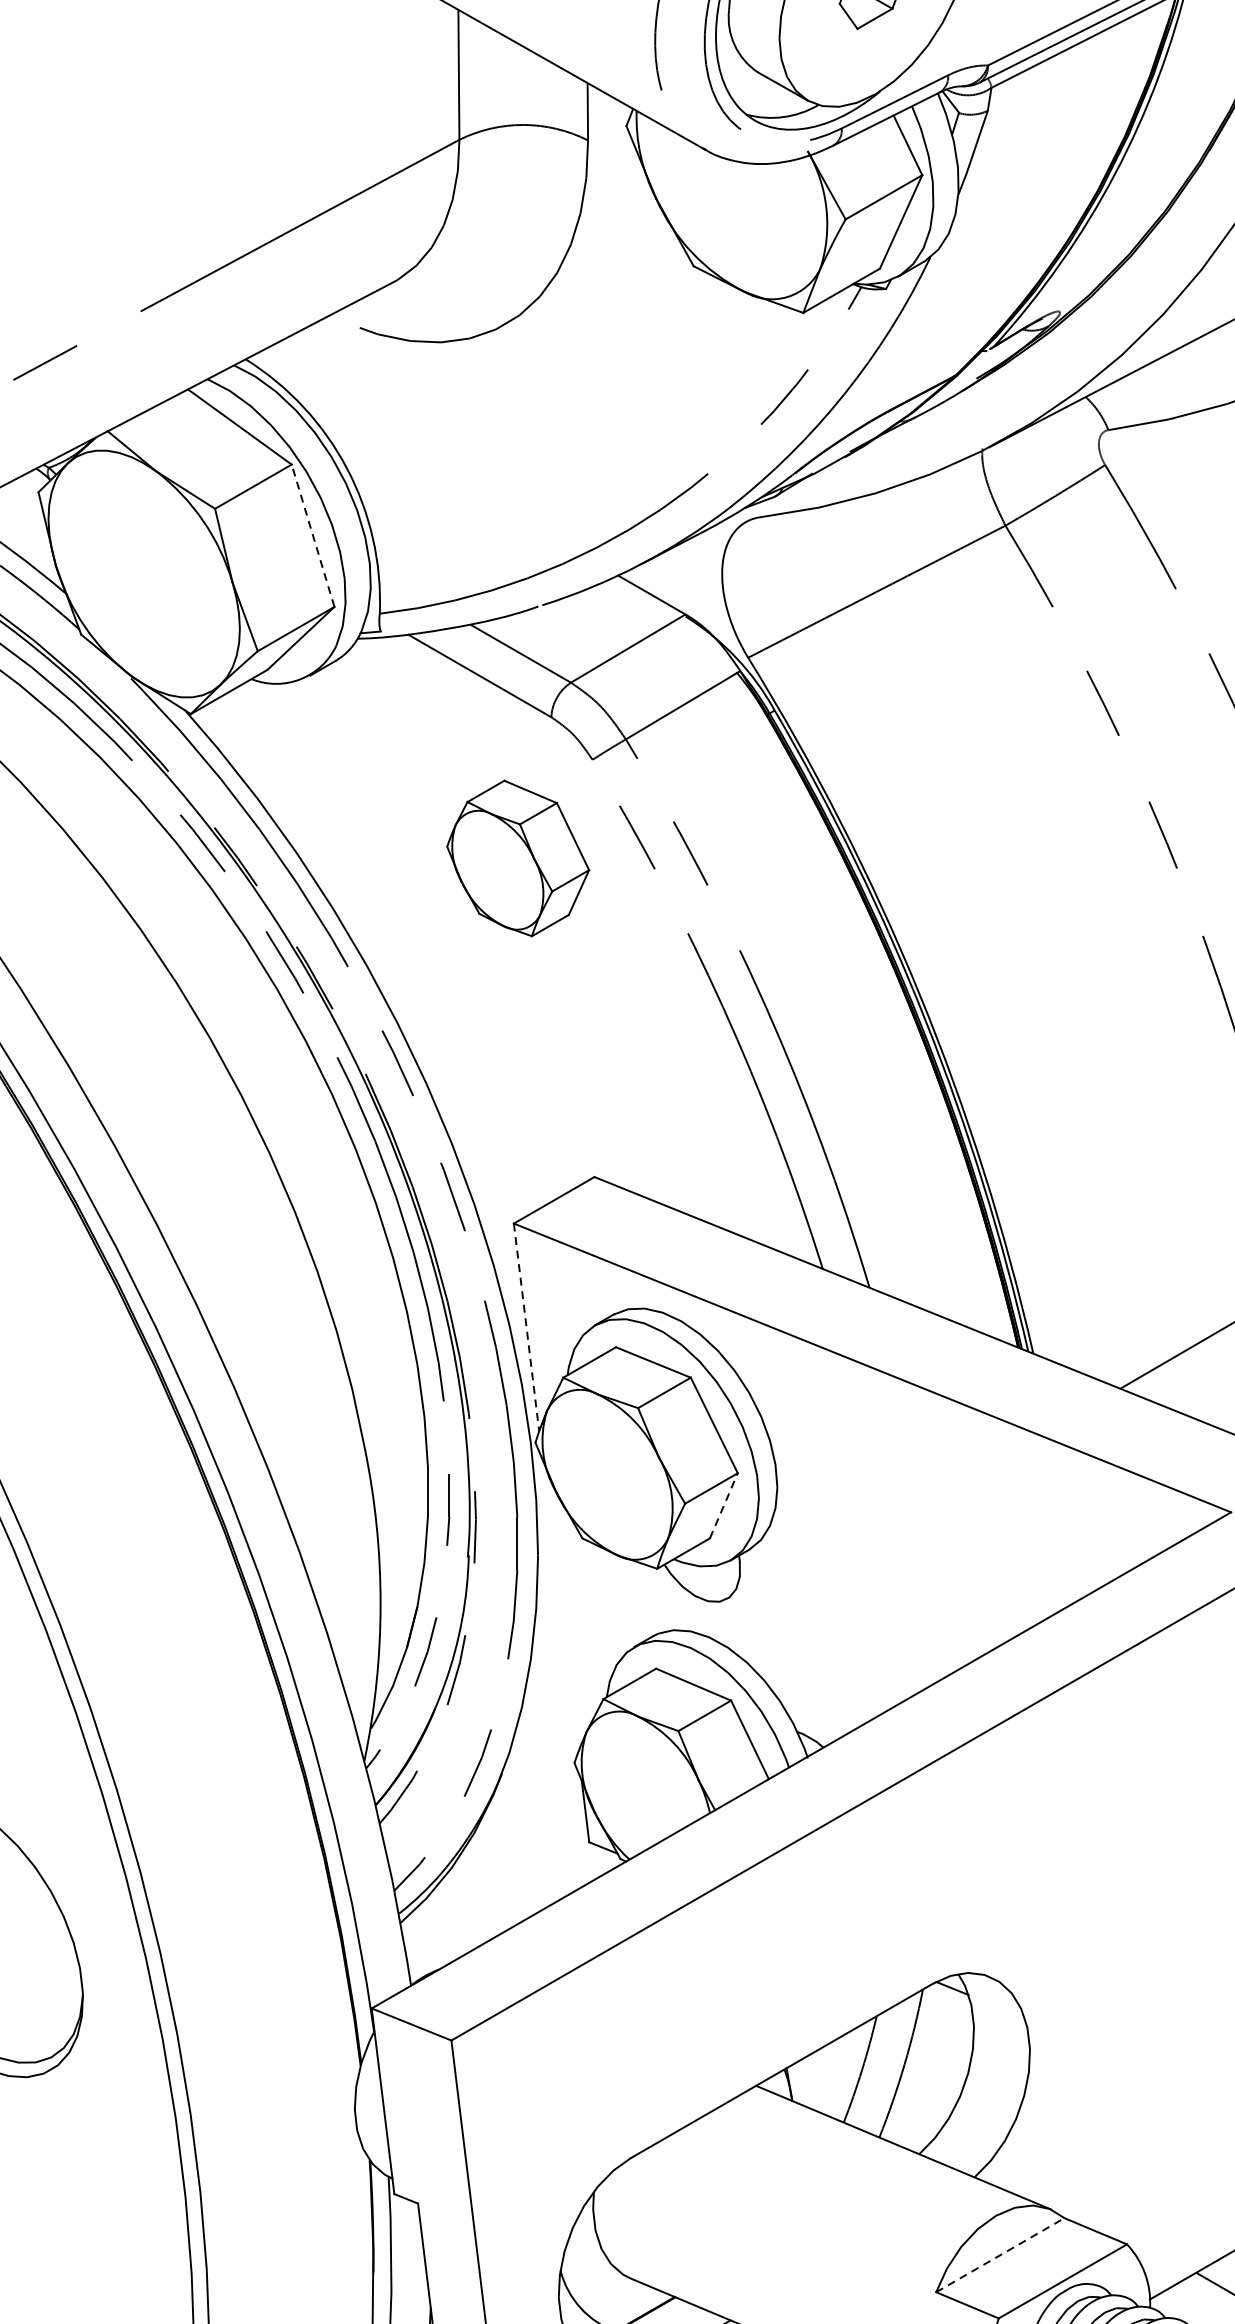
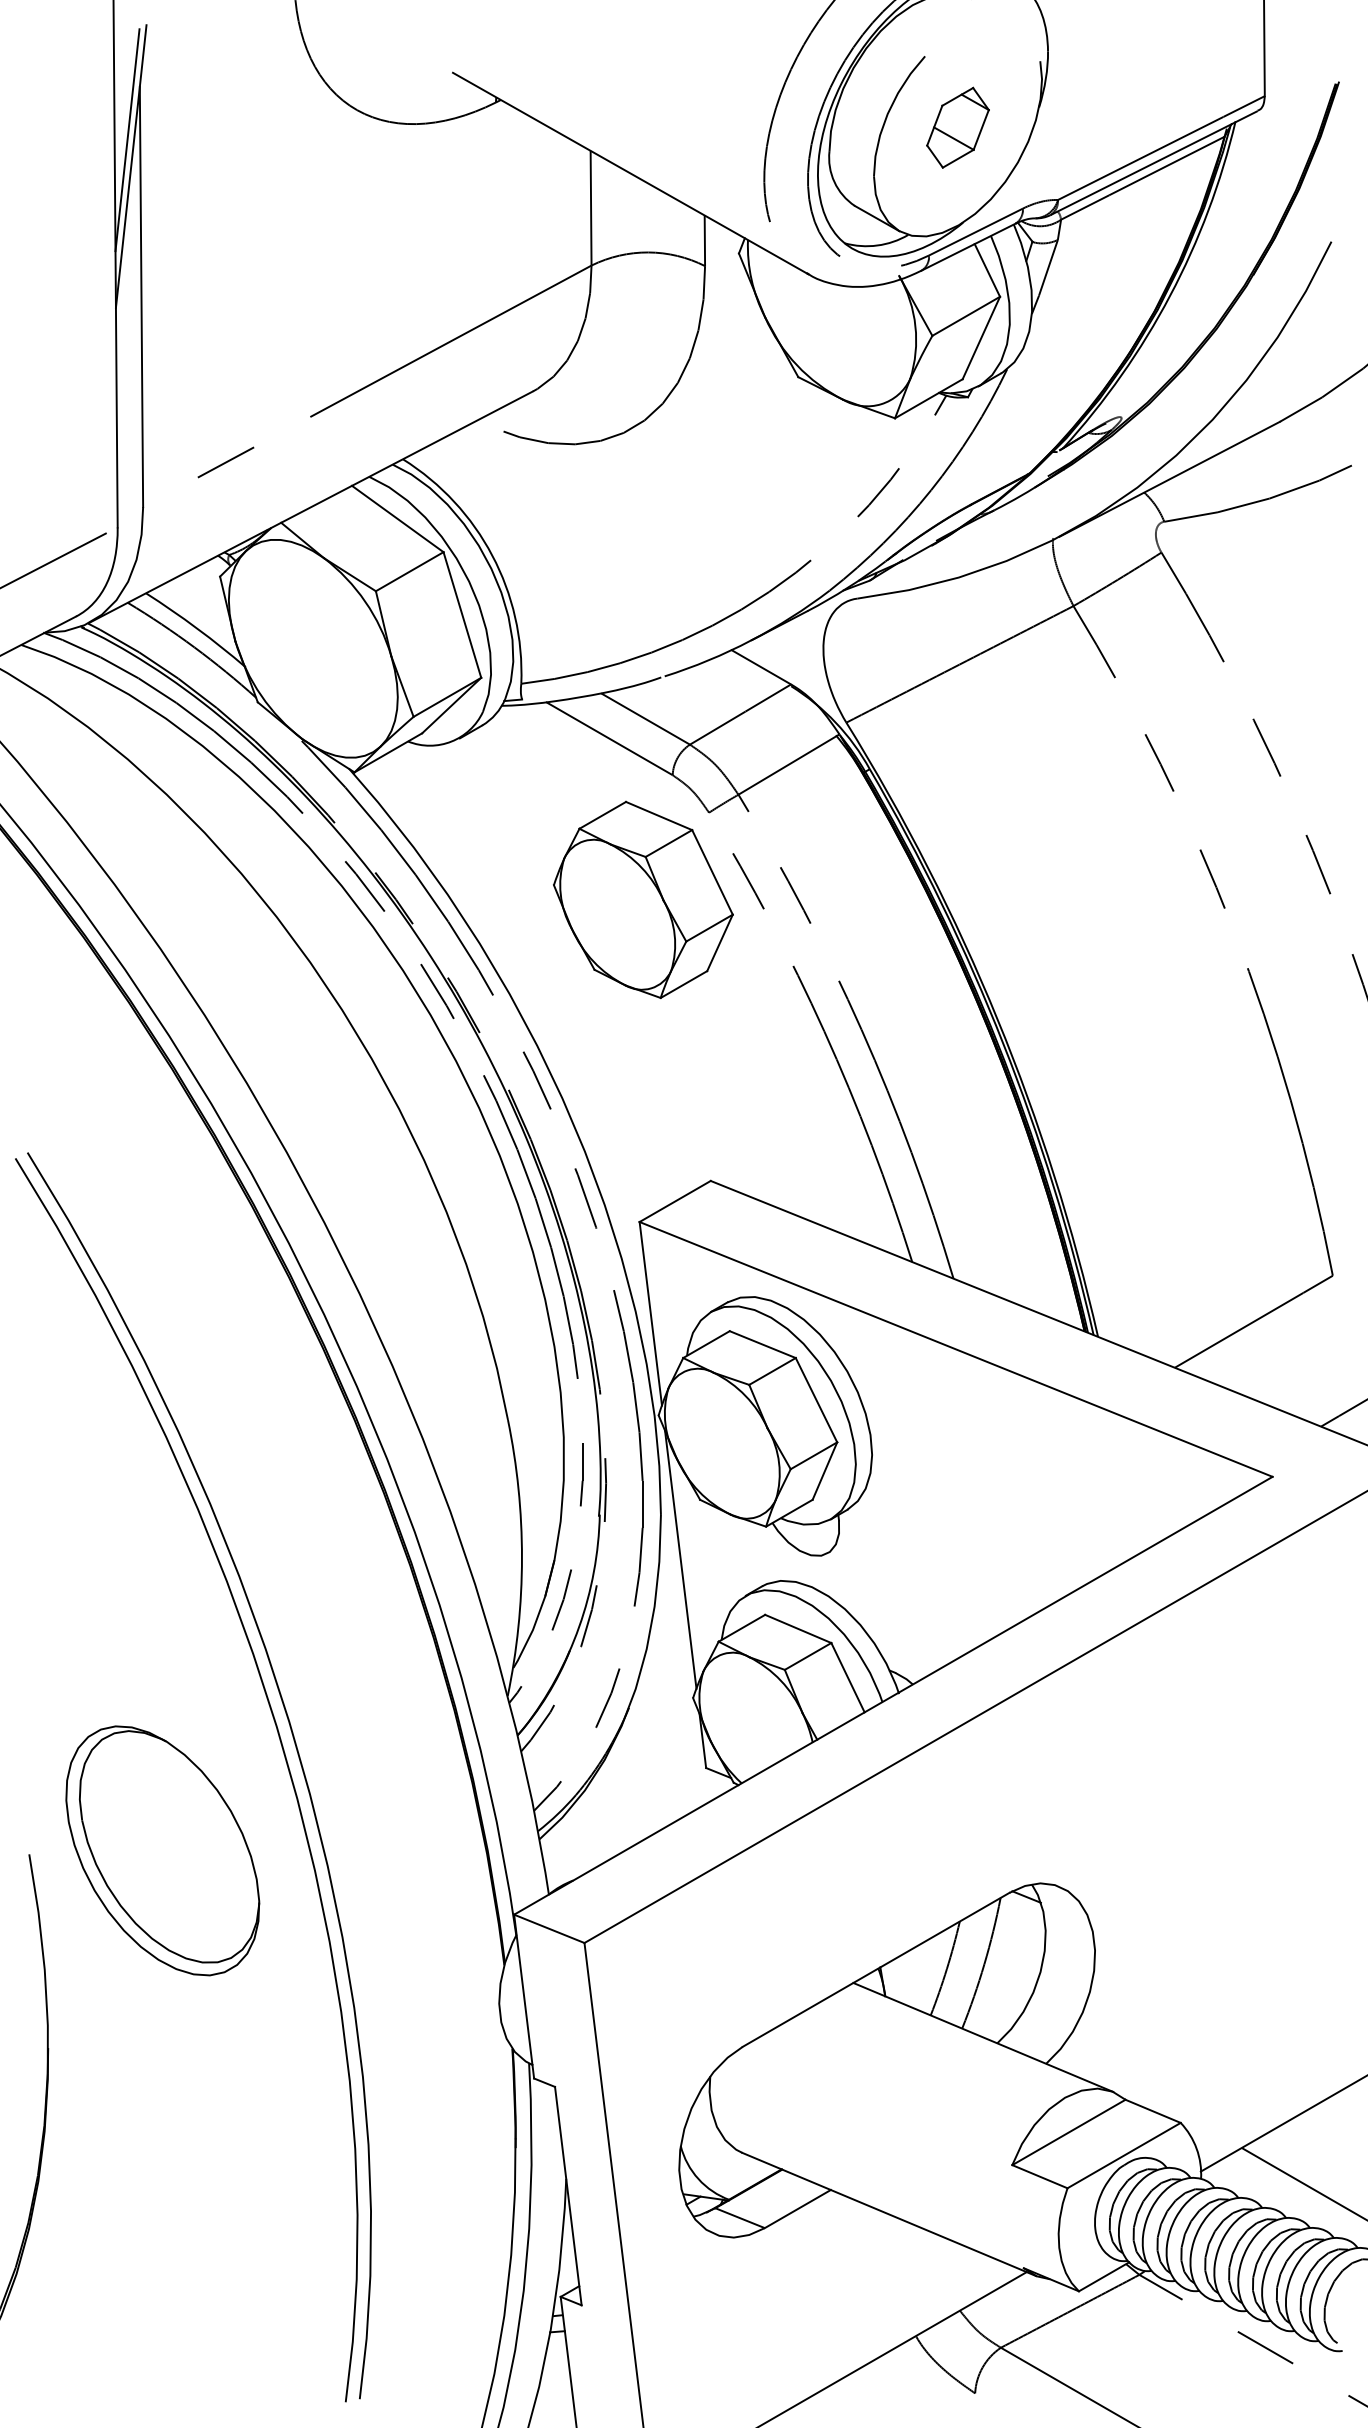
line: (313, 536) -> (462, 615), dashed -> solid
part: (518, 858) -> (643, 899), size x1.43
line: (526, 1328) -> (650, 1314), dashed -> solid
line: (724, 1505) -> (825, 1470), dashed -> solid
line: (560, 1605) -> (680, 1559), added
line: (1000, 2255) -> (1069, 2132), dashed -> solid

